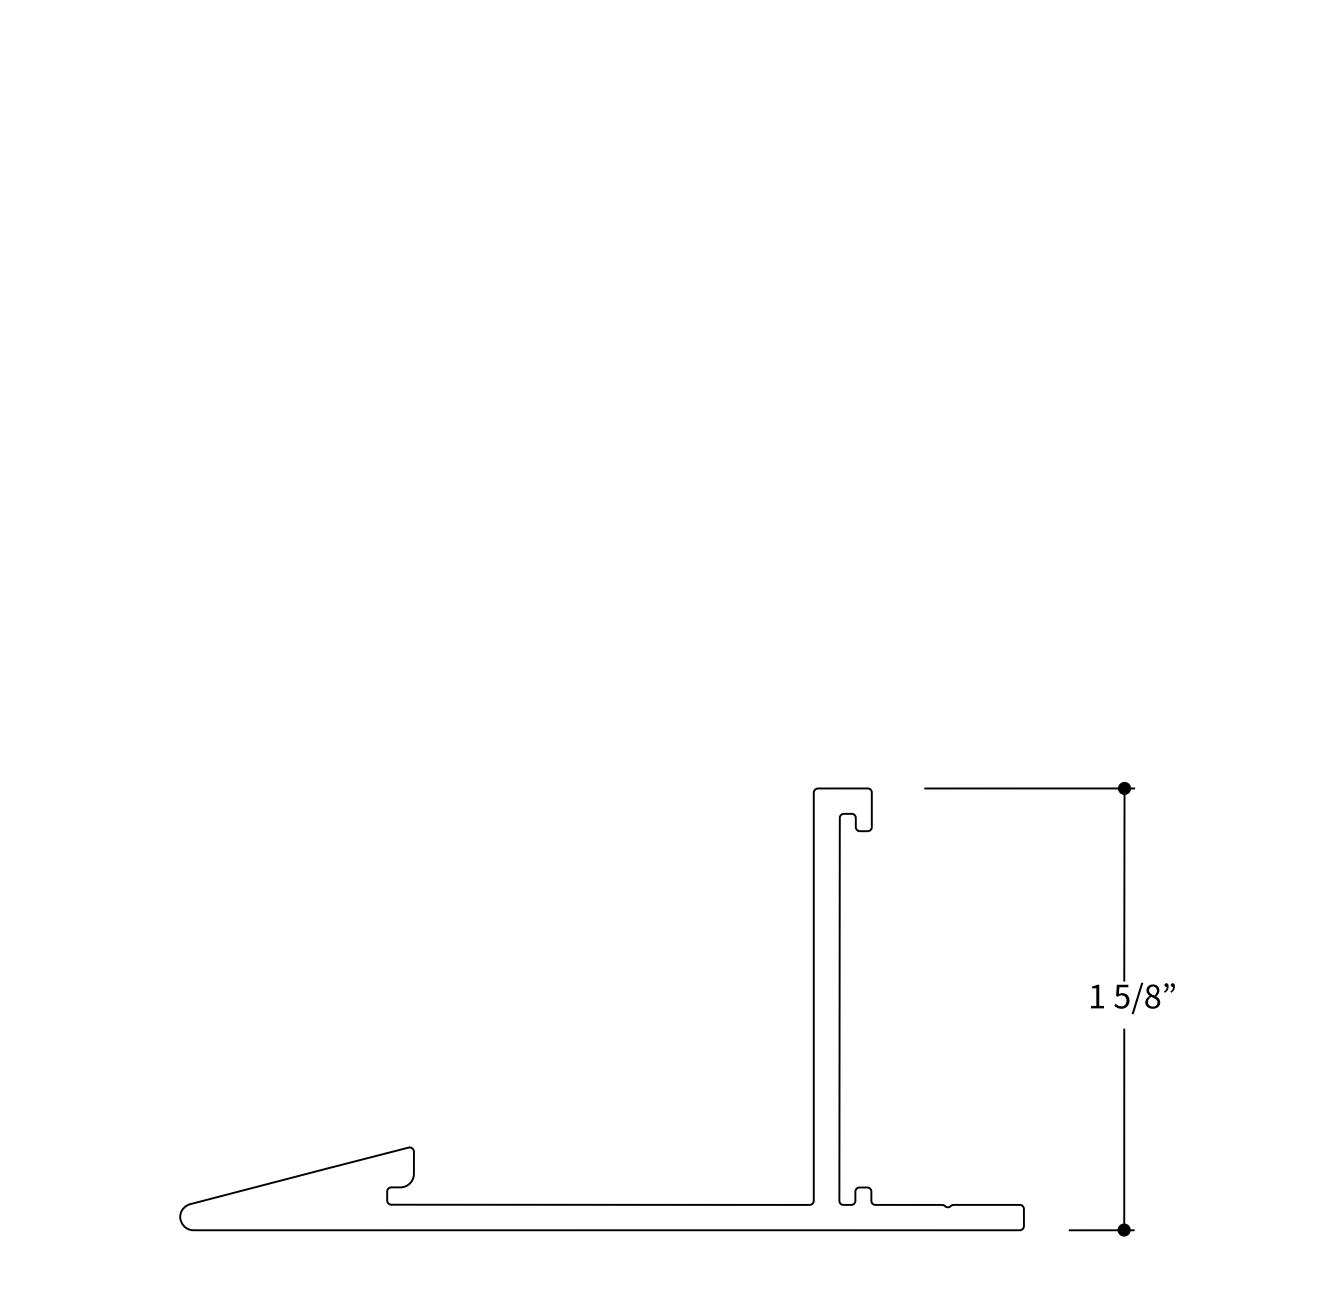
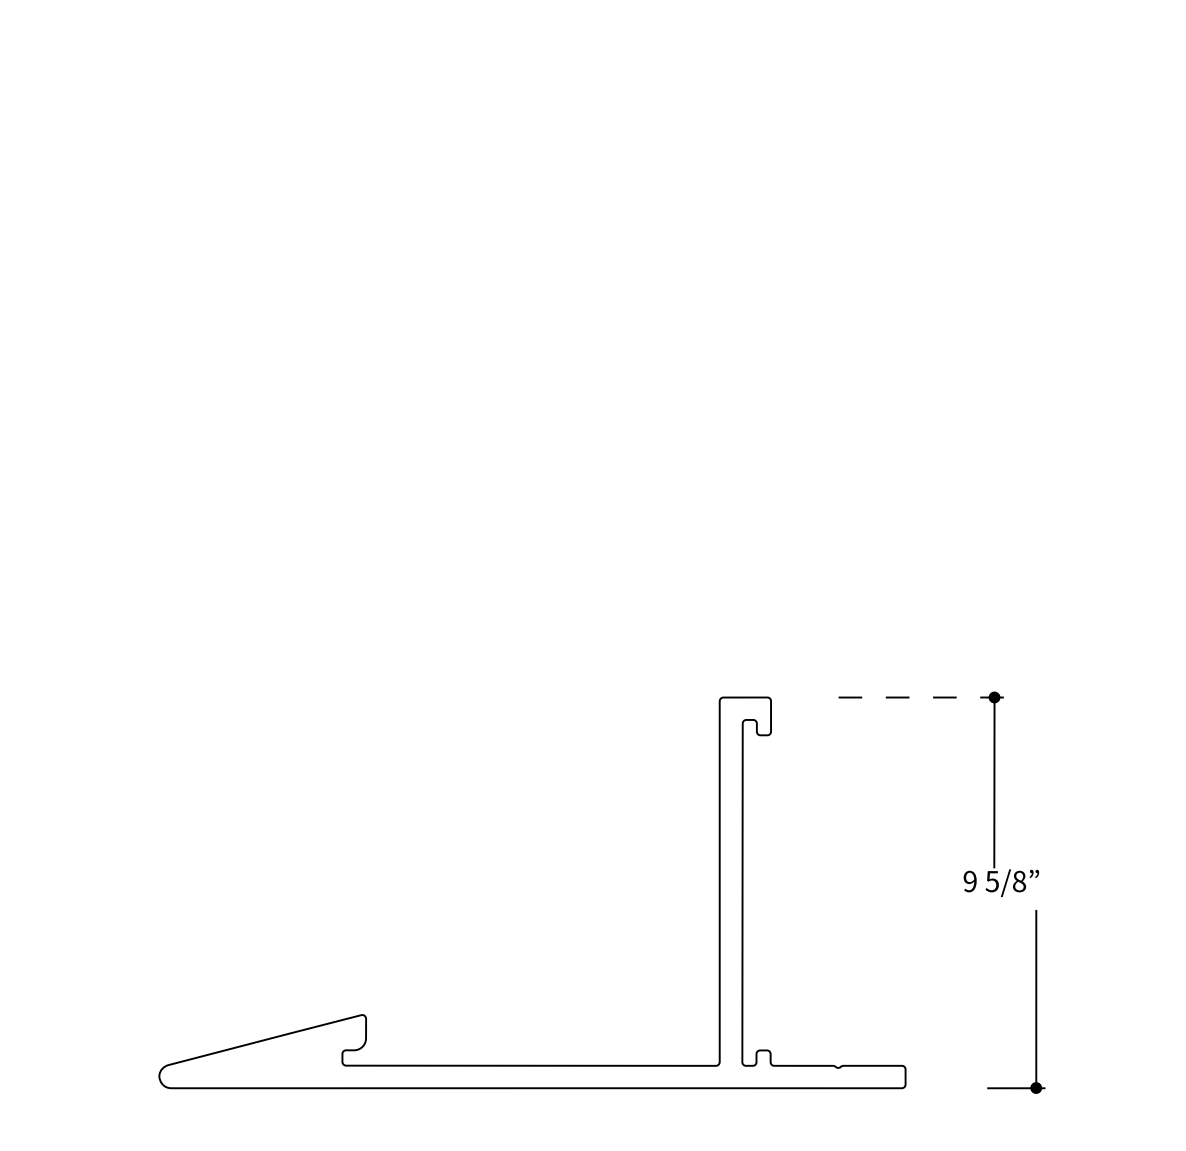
line: (1029, 788) -> (910, 697), solid -> dashed
text: (1096, 996) -> (969, 881), 1 -> 9
part: (1123, 1132) -> (1035, 1001), moved

